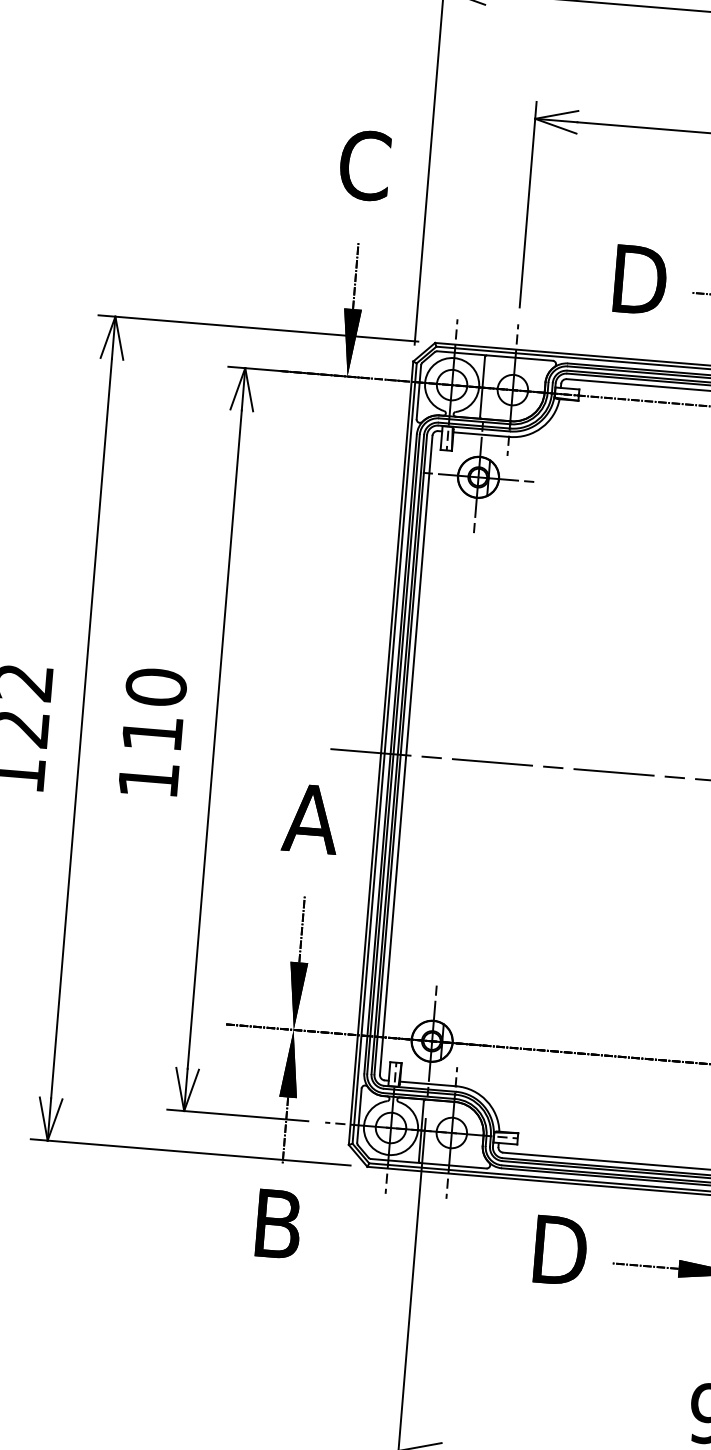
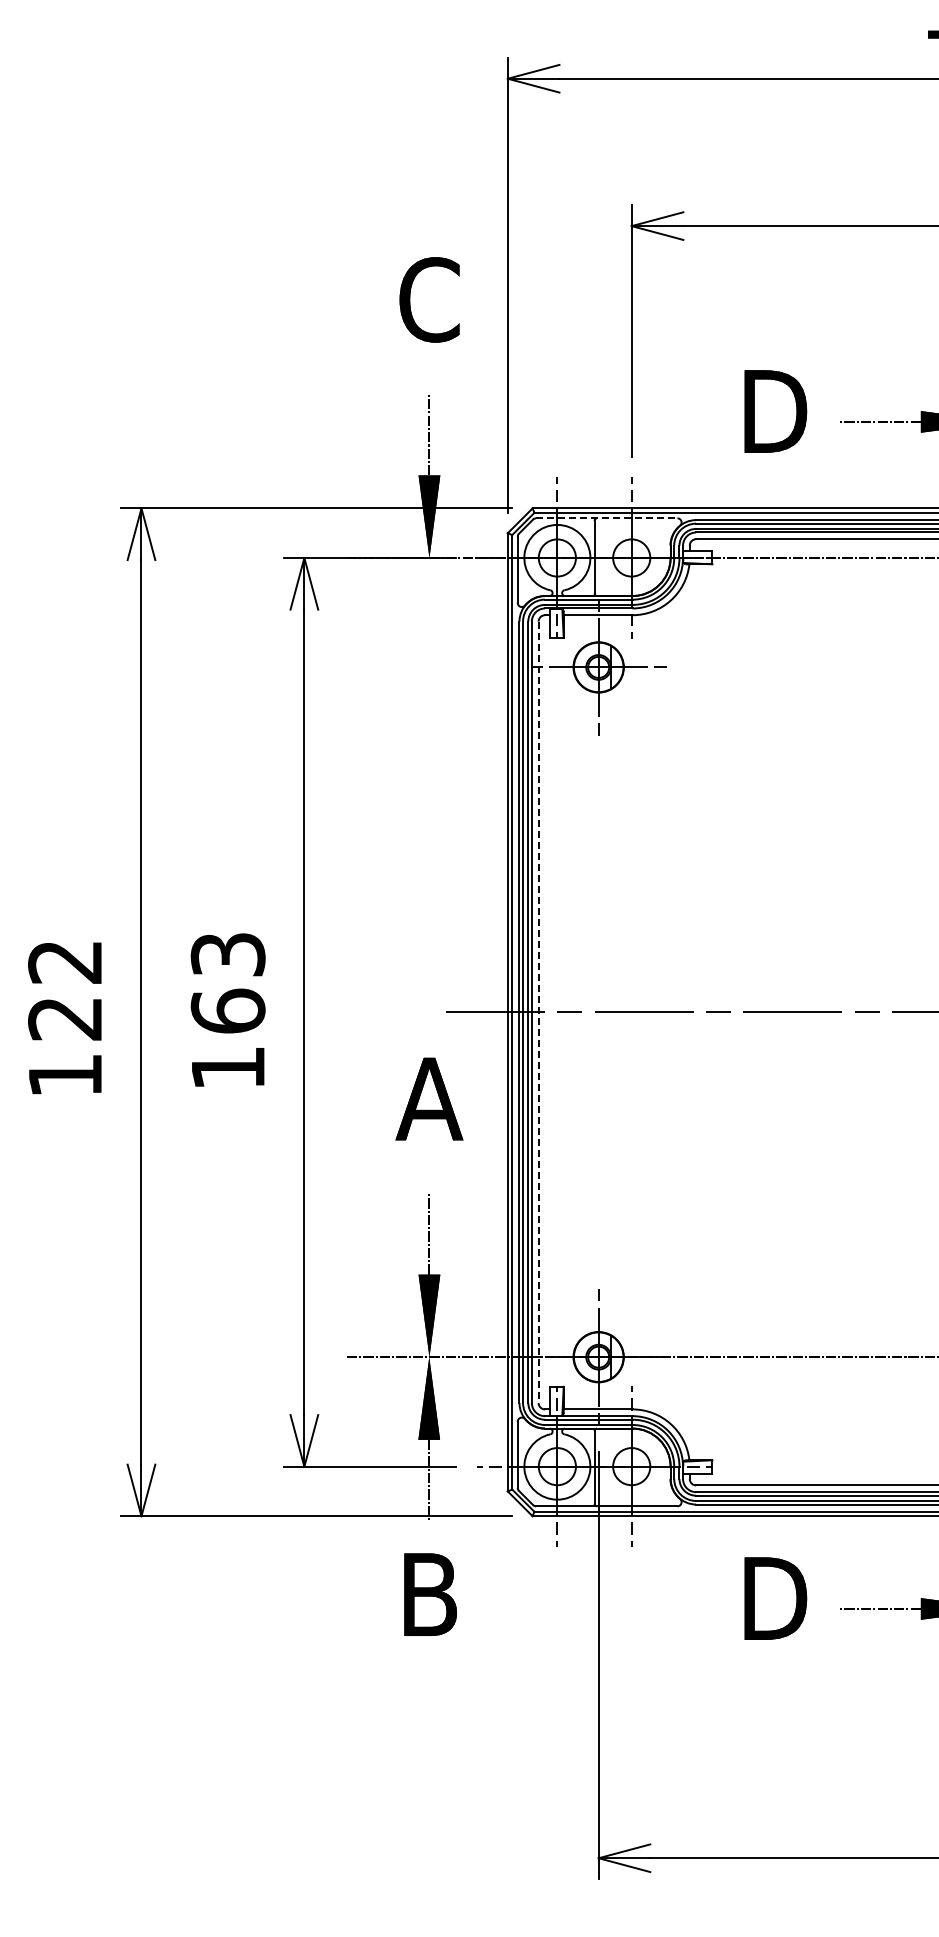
line: (494, 356) -> (606, 518), solid -> dashed
text: (153, 710) -> (227, 982), 110 -> 163
line: (406, 755) -> (538, 1012), solid -> dashed

